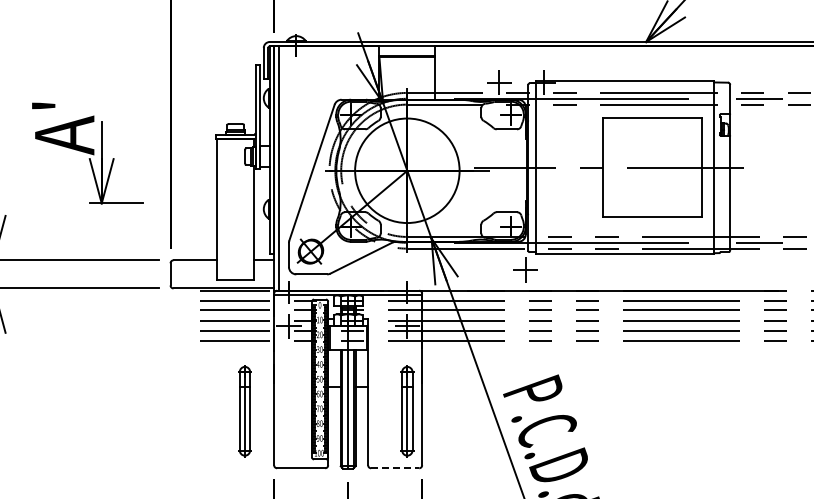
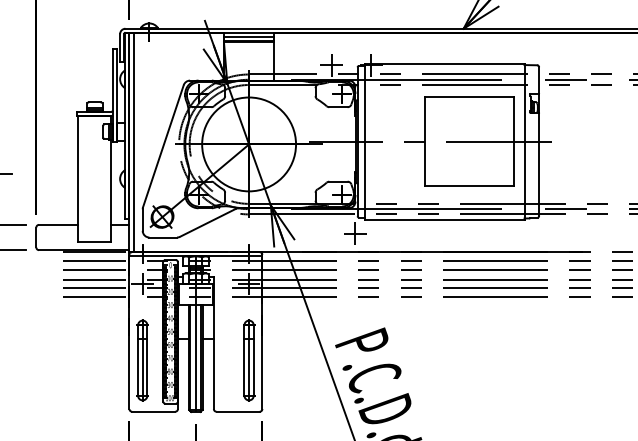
line: (407, 51) -> (249, 37), added
part: (244, 411) -> (142, 360), moved
line: (395, 468) -> (238, 411), dashed -> solid

